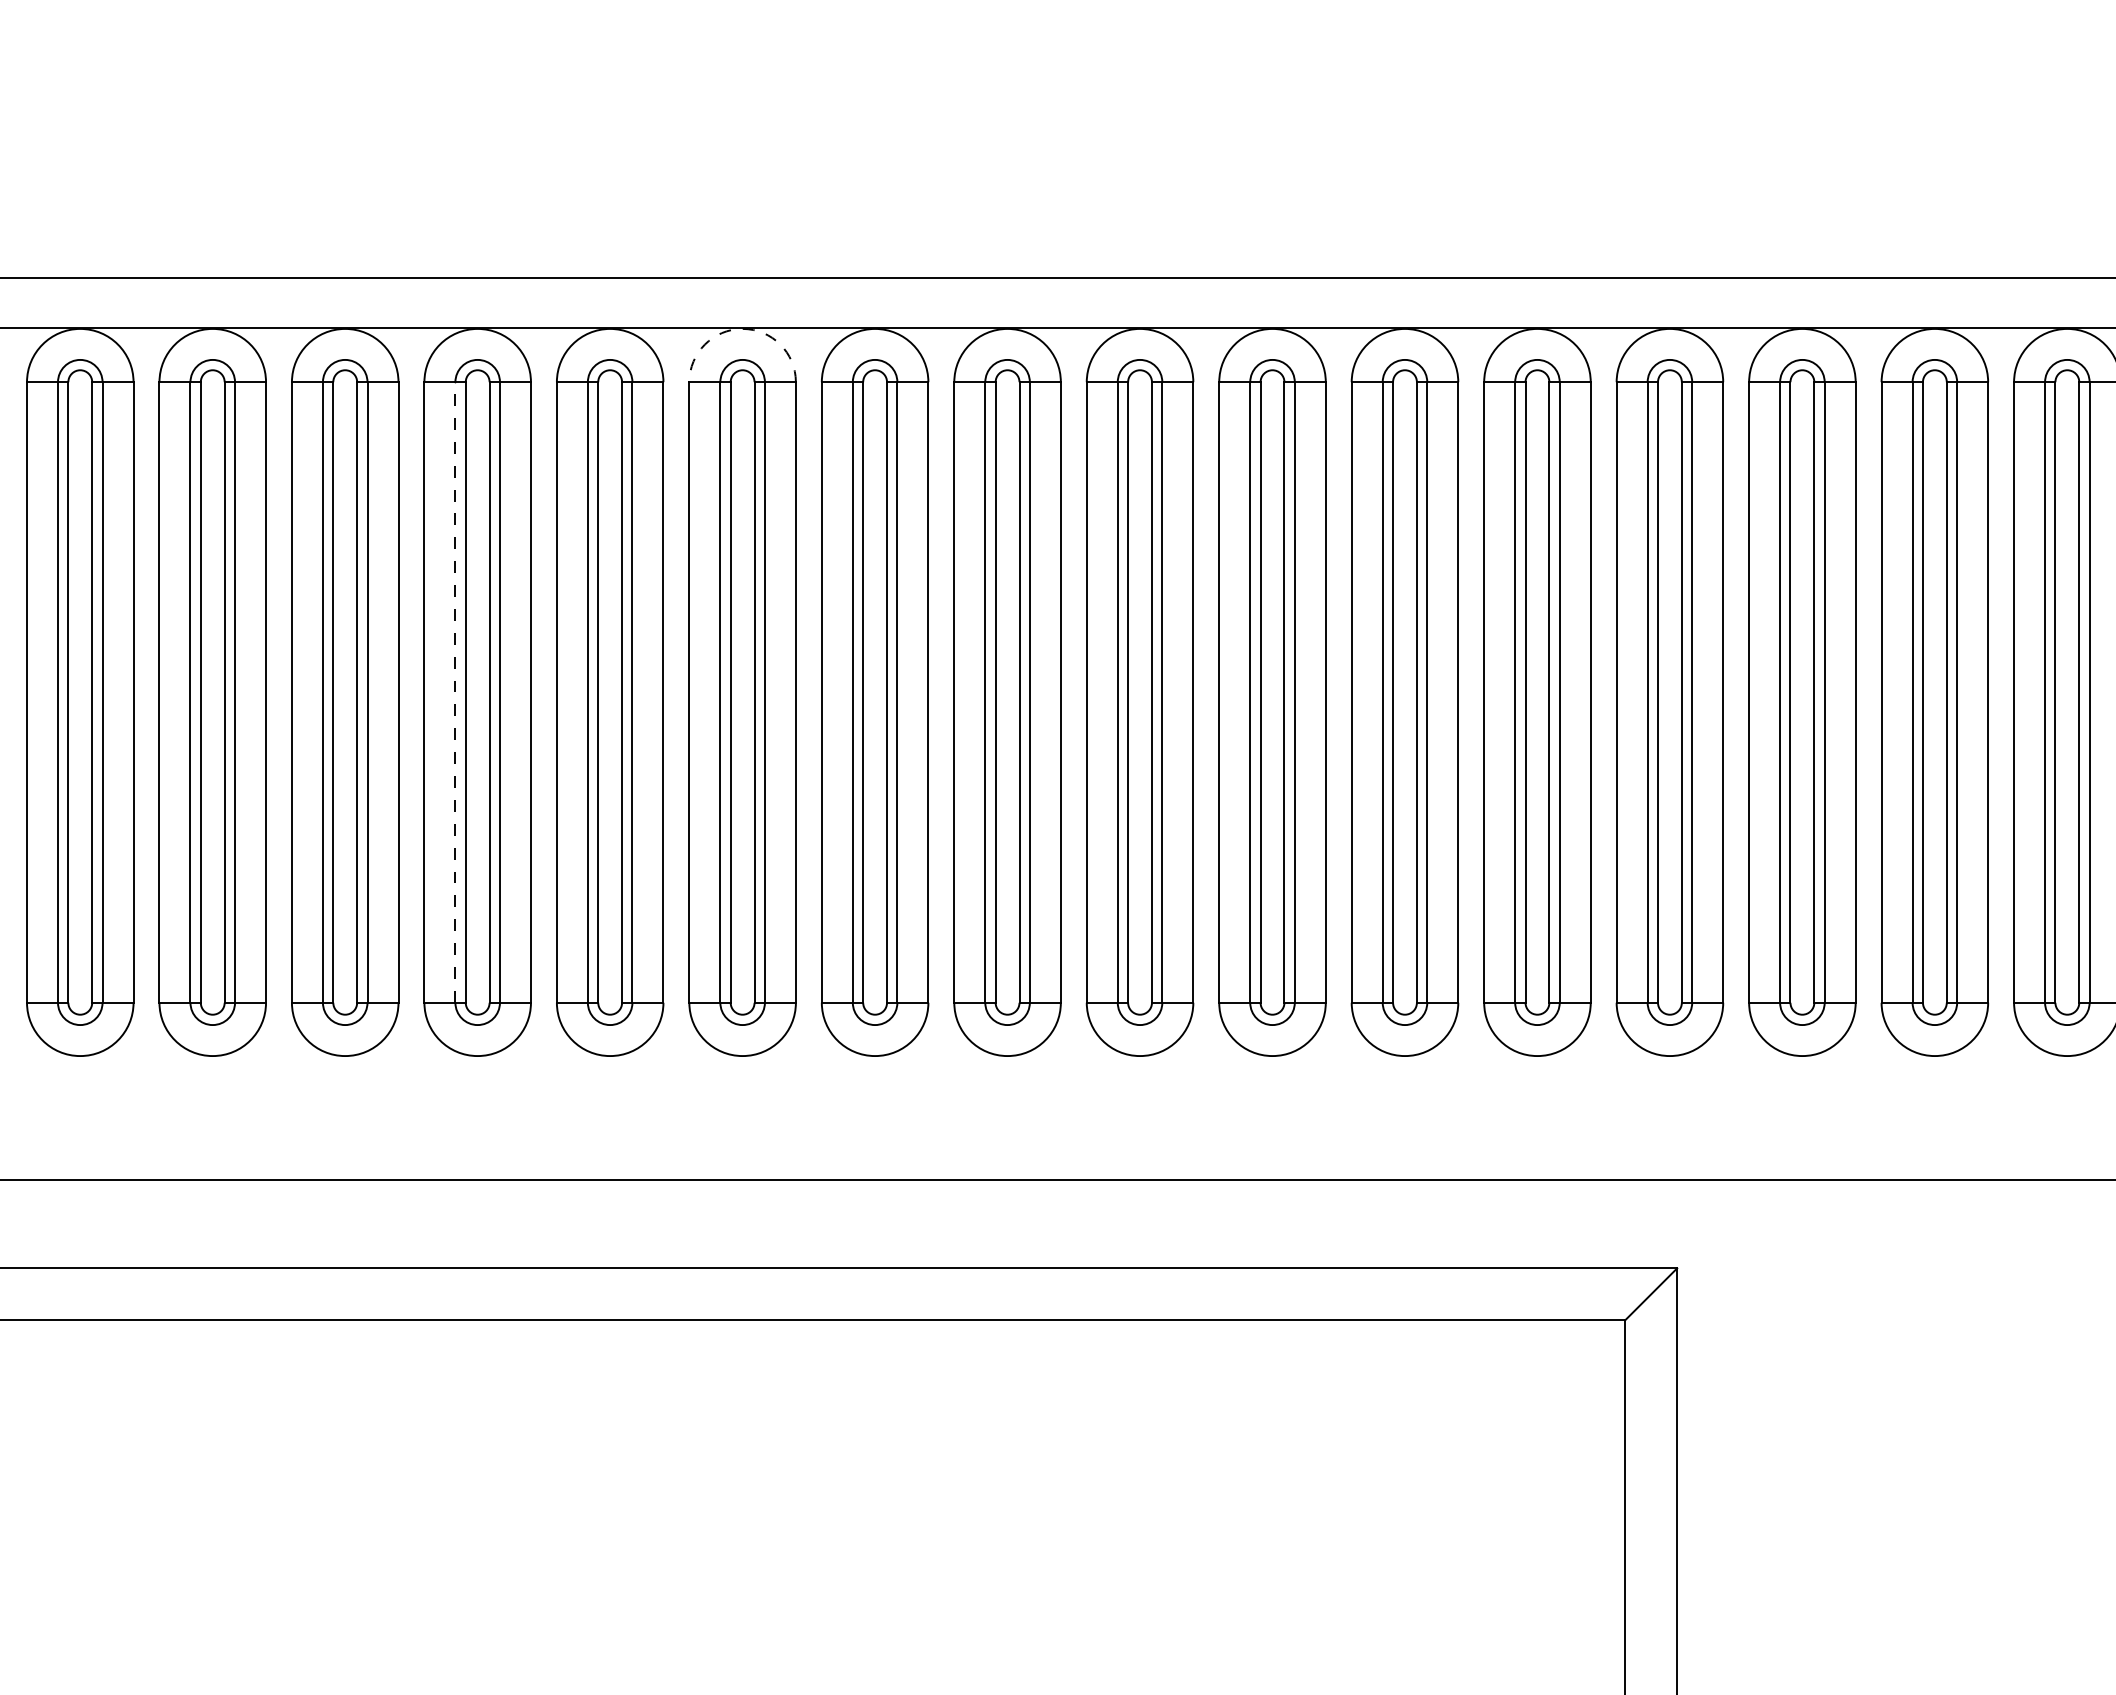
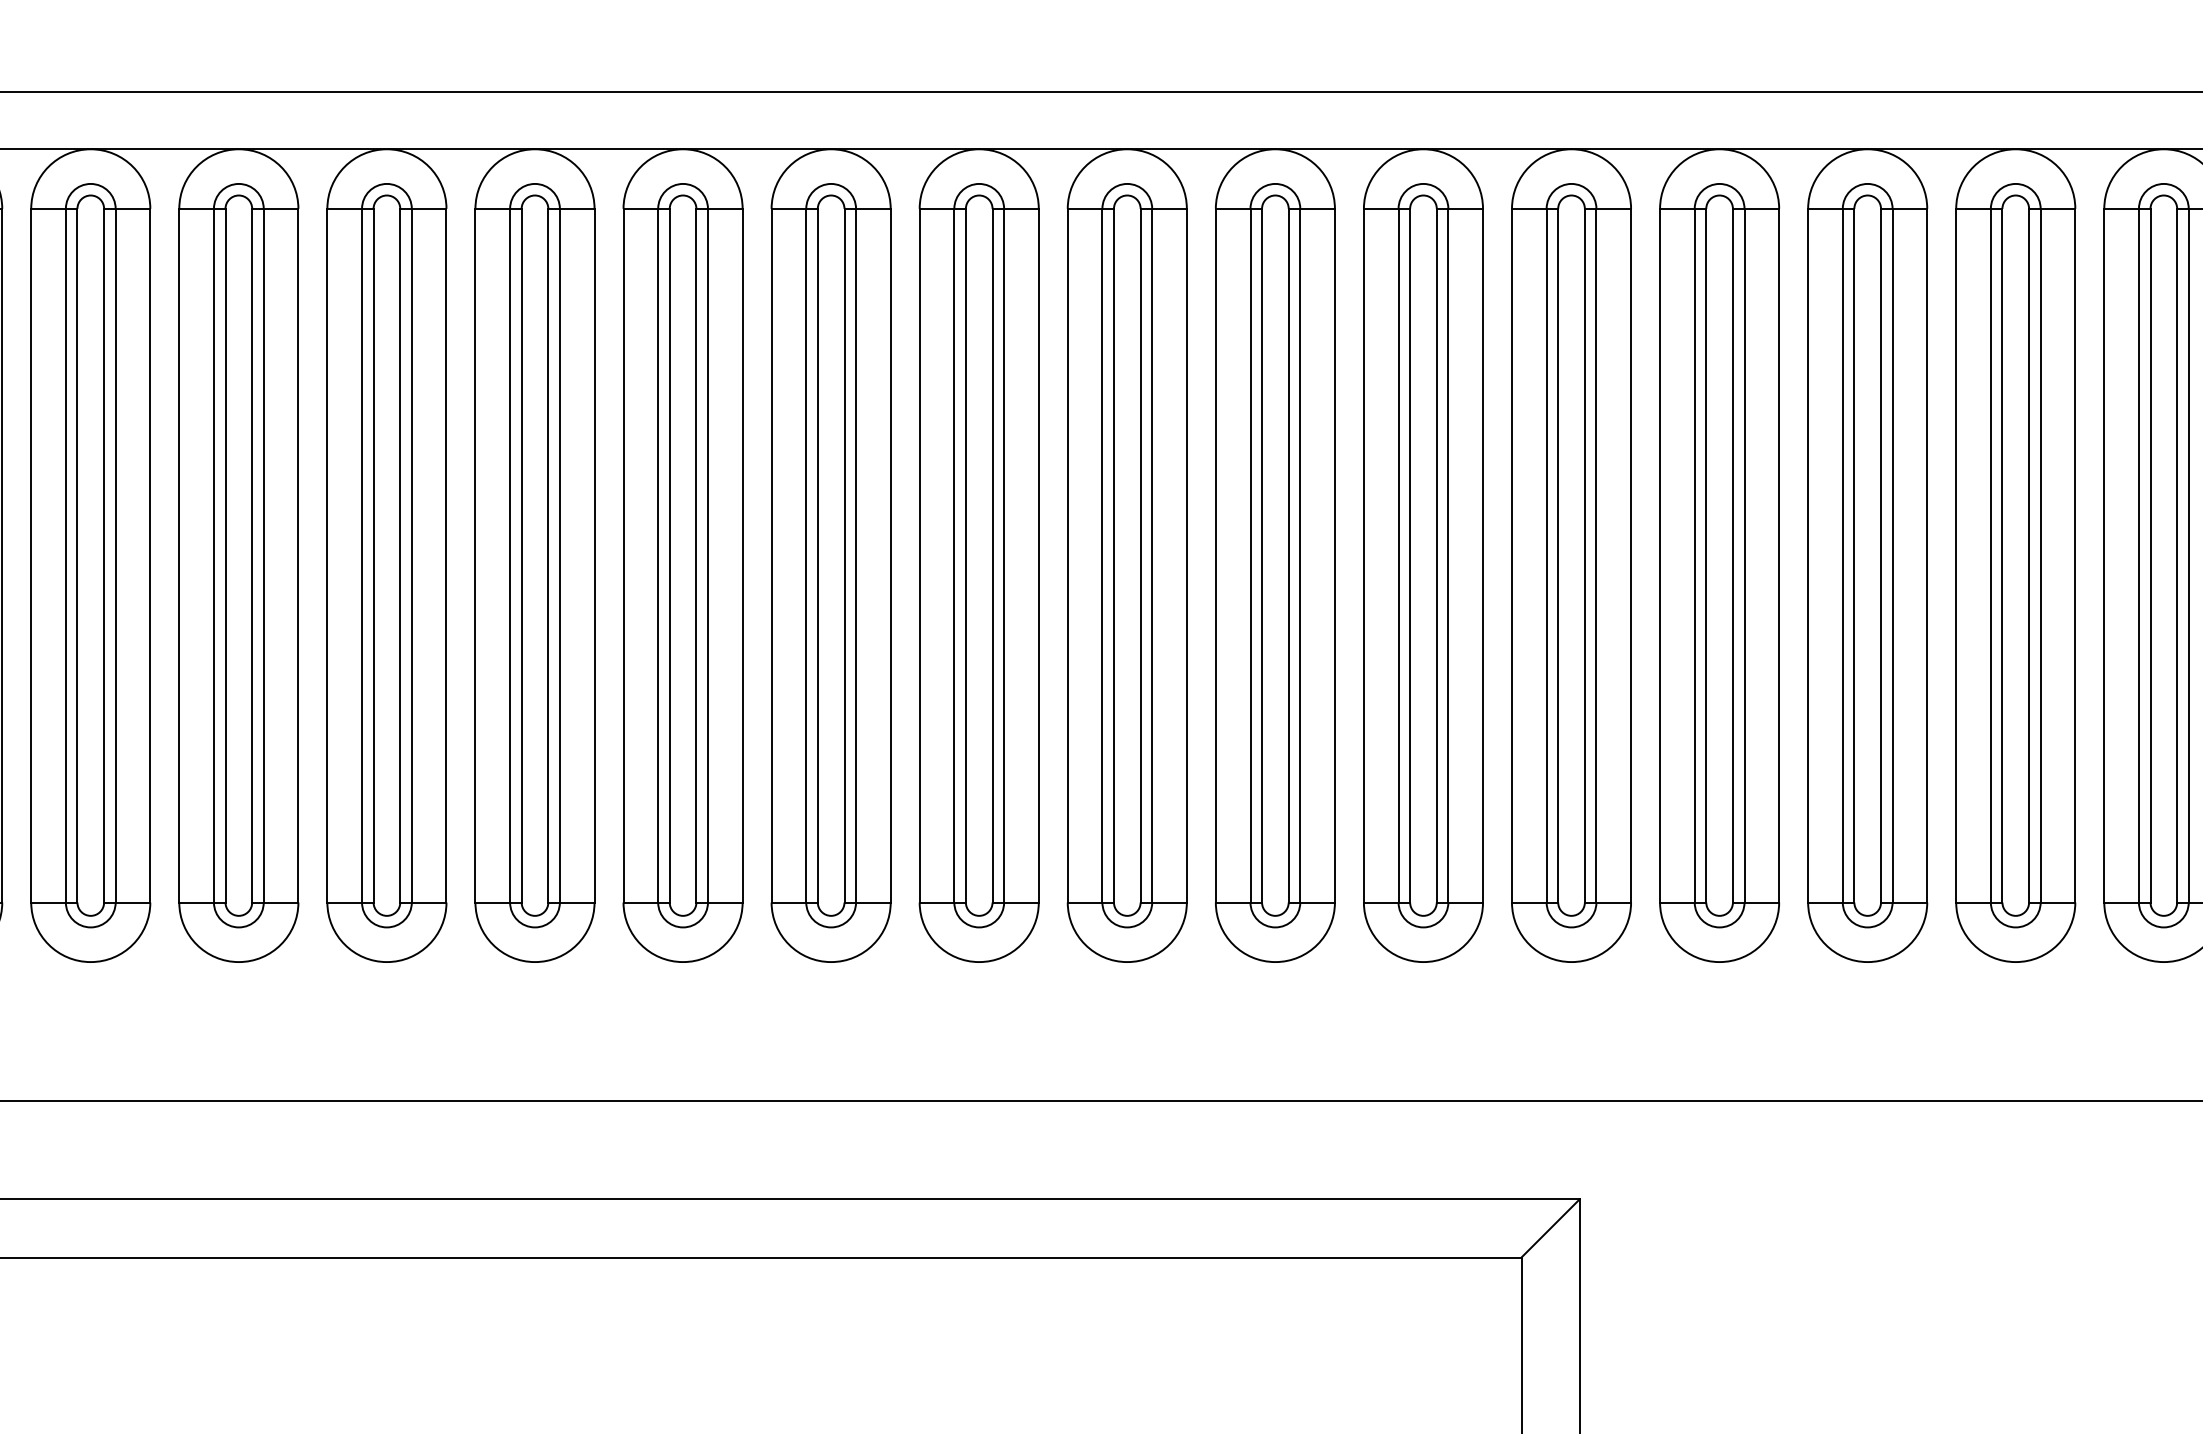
arc: (742, 328) -> (534, 148), dashed -> solid
line: (455, 691) -> (214, 554), dashed -> solid

